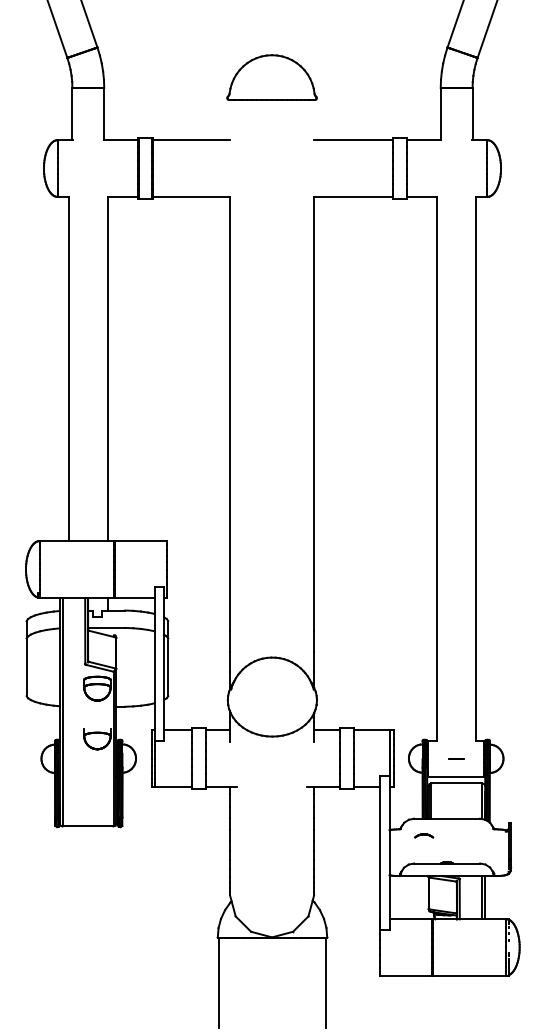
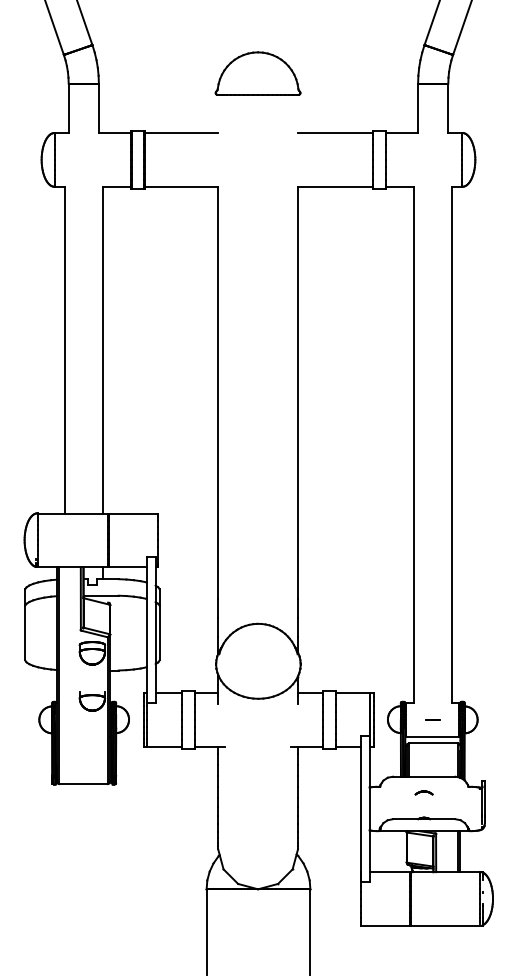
part: (424, 835) -> (424, 792), moved

